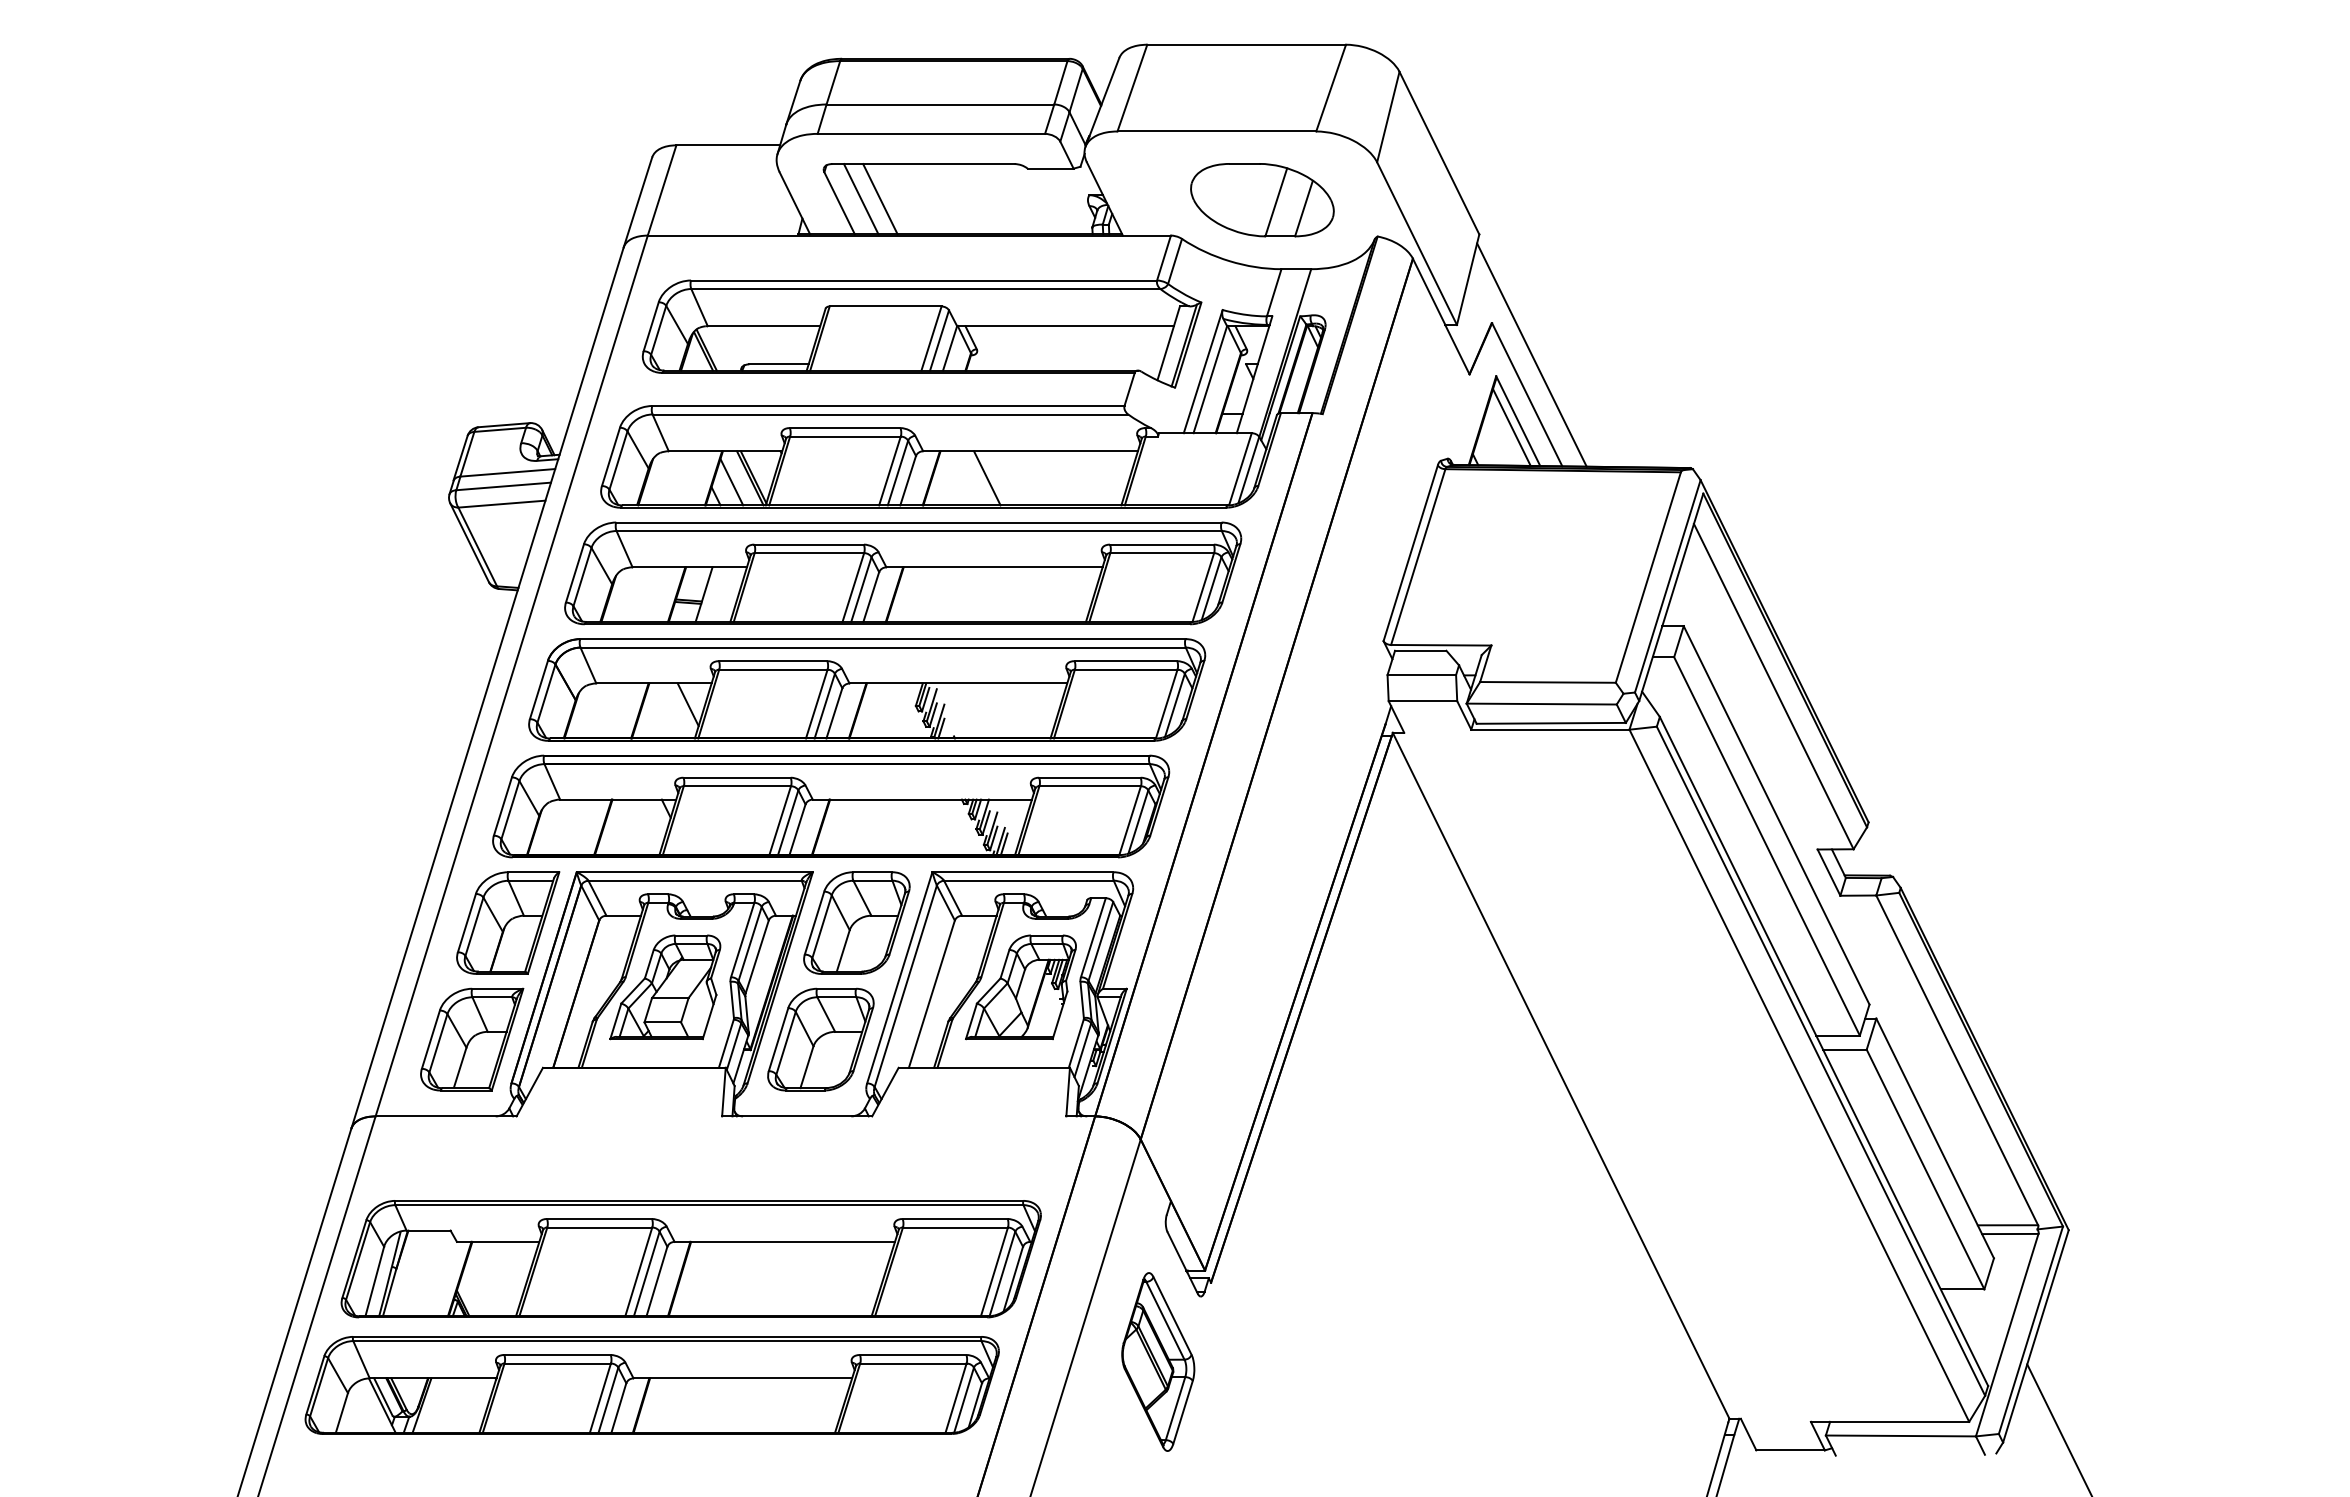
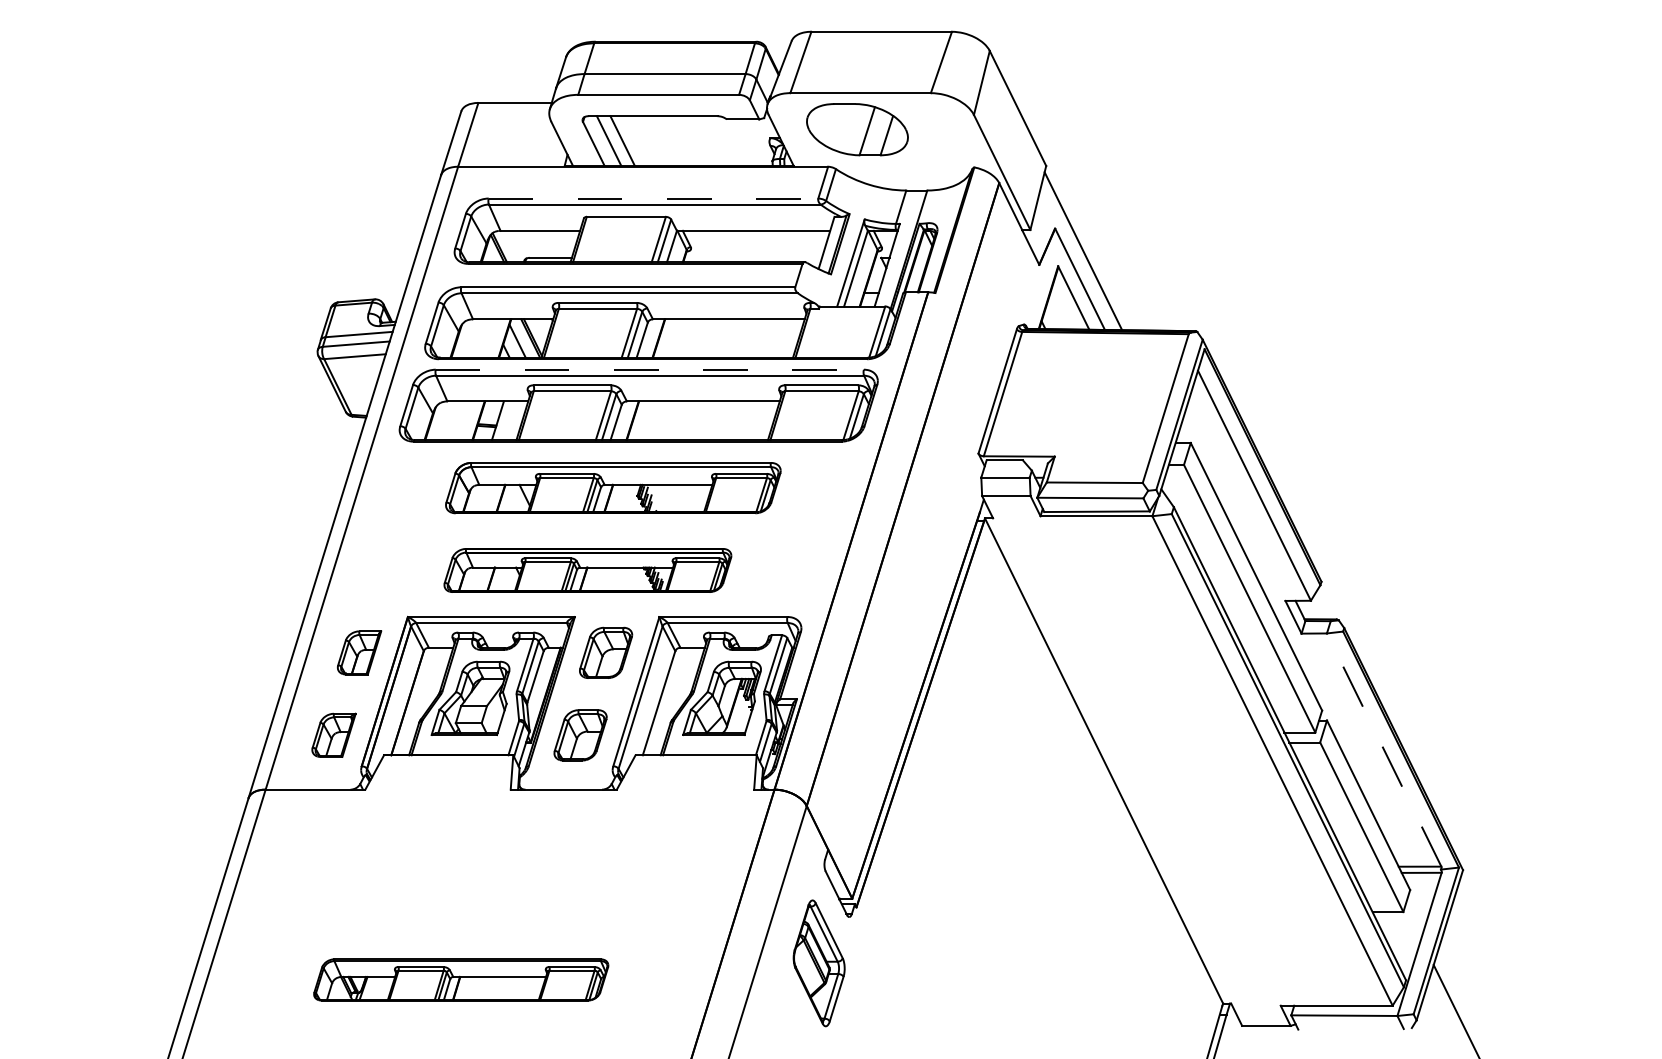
part: (1262, 200) -> (857, 129), moved
line: (924, 280) -> (653, 198), solid -> dashed
line: (1511, 427) -> (1068, 302), removed
line: (987, 478) -> (698, 338), removed
line: (918, 522) -> (649, 369), solid -> dashed
part: (867, 689) -> (613, 487), size x0.7
part: (831, 806) -> (588, 570), size x0.6
part: (508, 922) -> (359, 652), size x0.6
part: (856, 922) -> (605, 652), size x0.7
part: (472, 1039) -> (334, 735), size x0.6
part: (820, 1039) -> (580, 735), size x0.7
line: (1957, 1060) -> (1384, 750), solid -> dashed
part: (690, 1259) -> (488, 890), removed
part: (651, 1385) -> (460, 979), size x0.6

